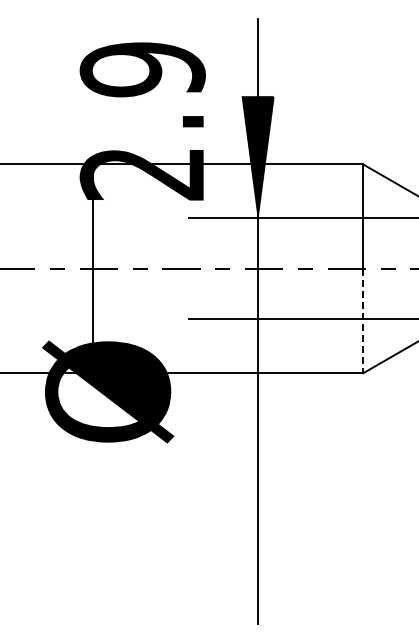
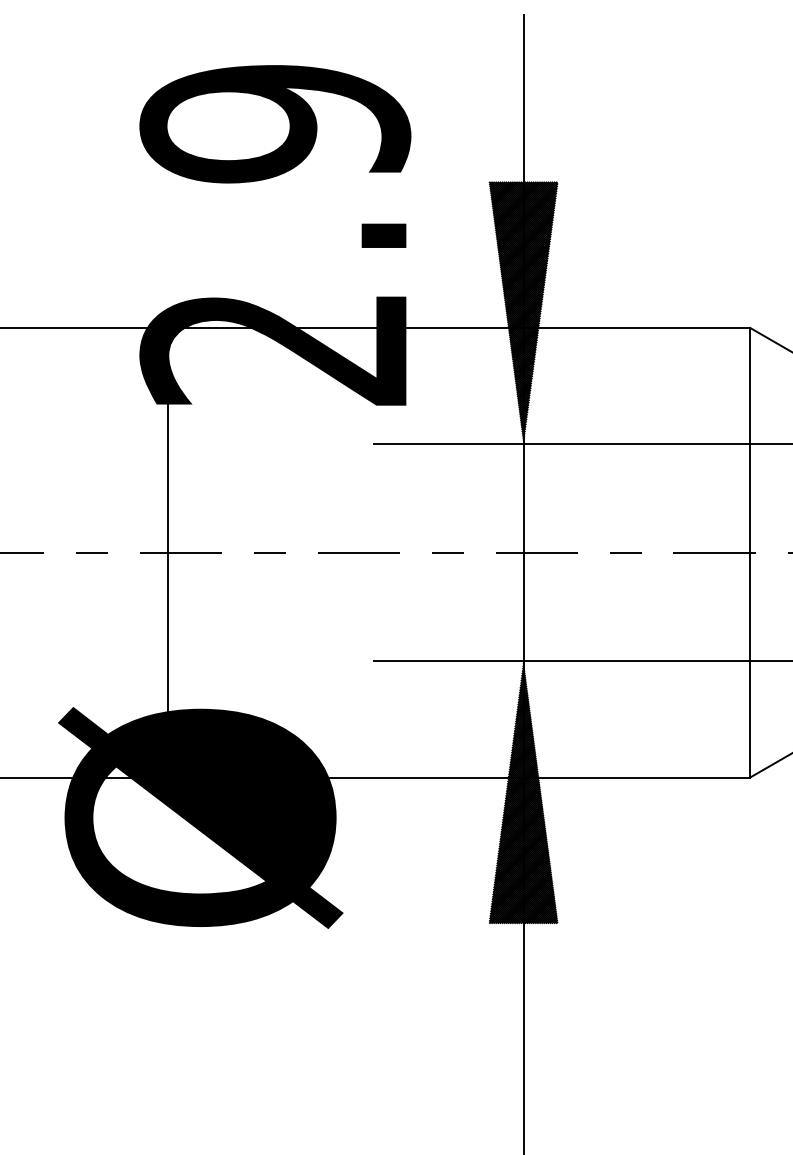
line: (363, 321) -> (750, 666), dashed -> solid
hatch: (258, 380) -> (524, 793), added

